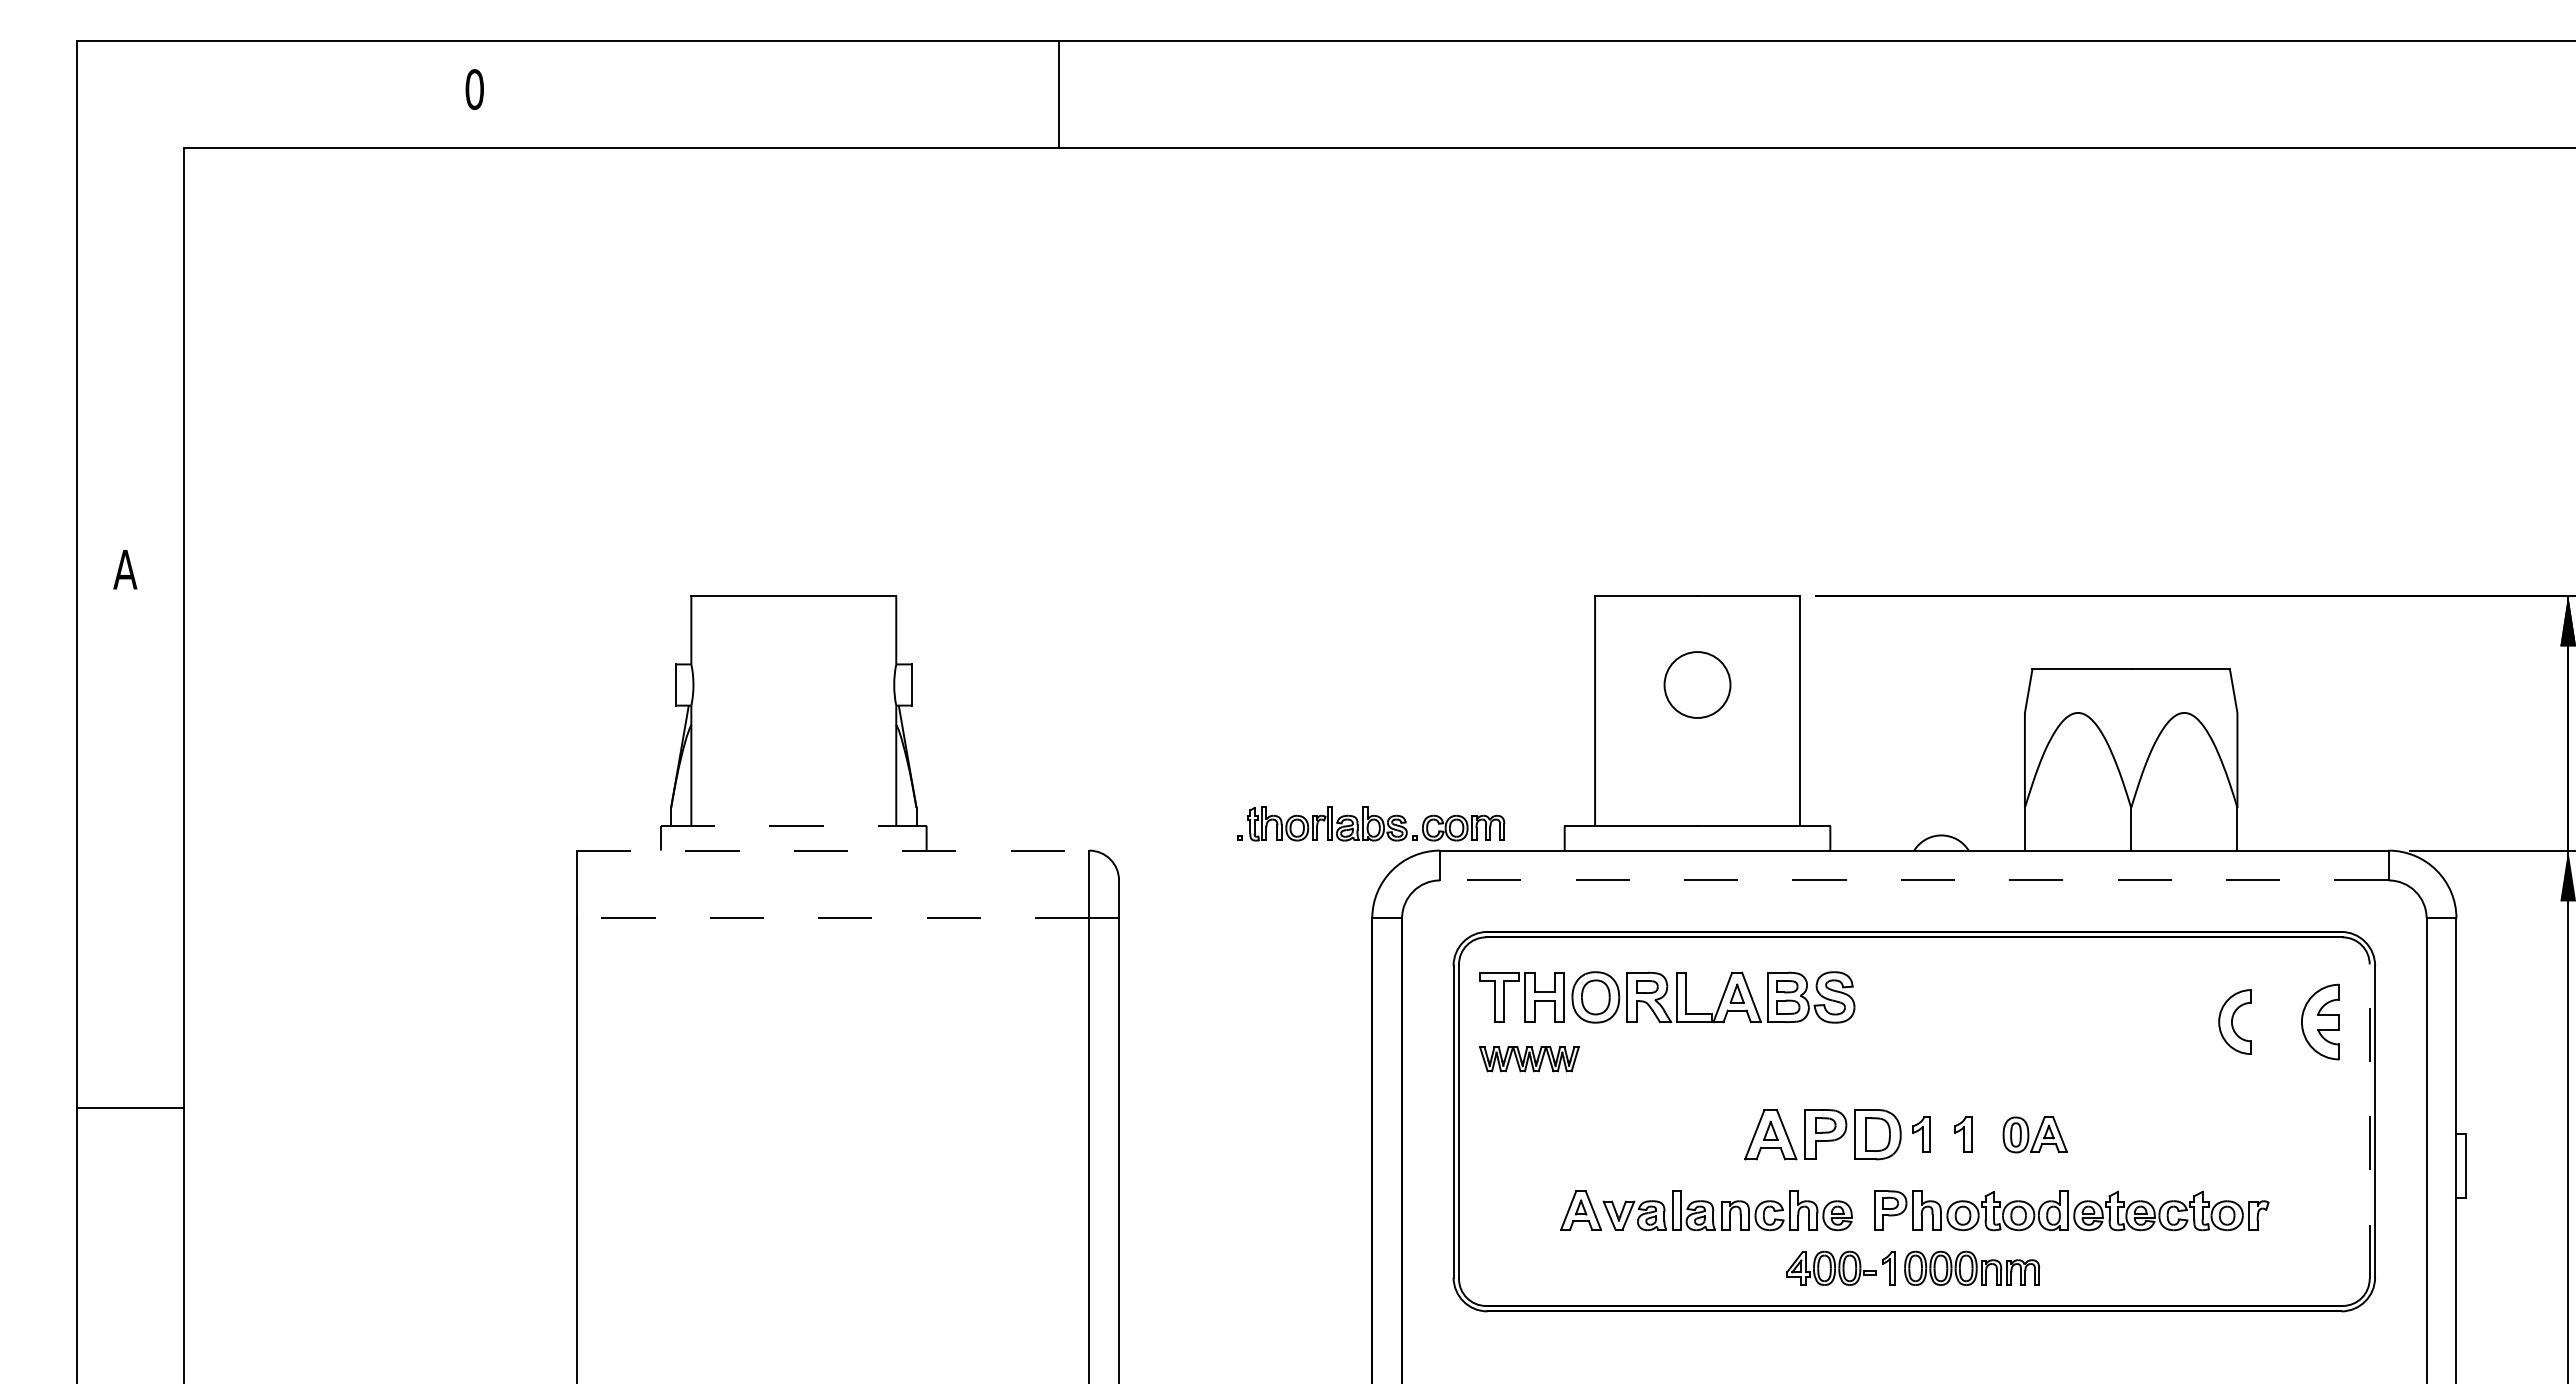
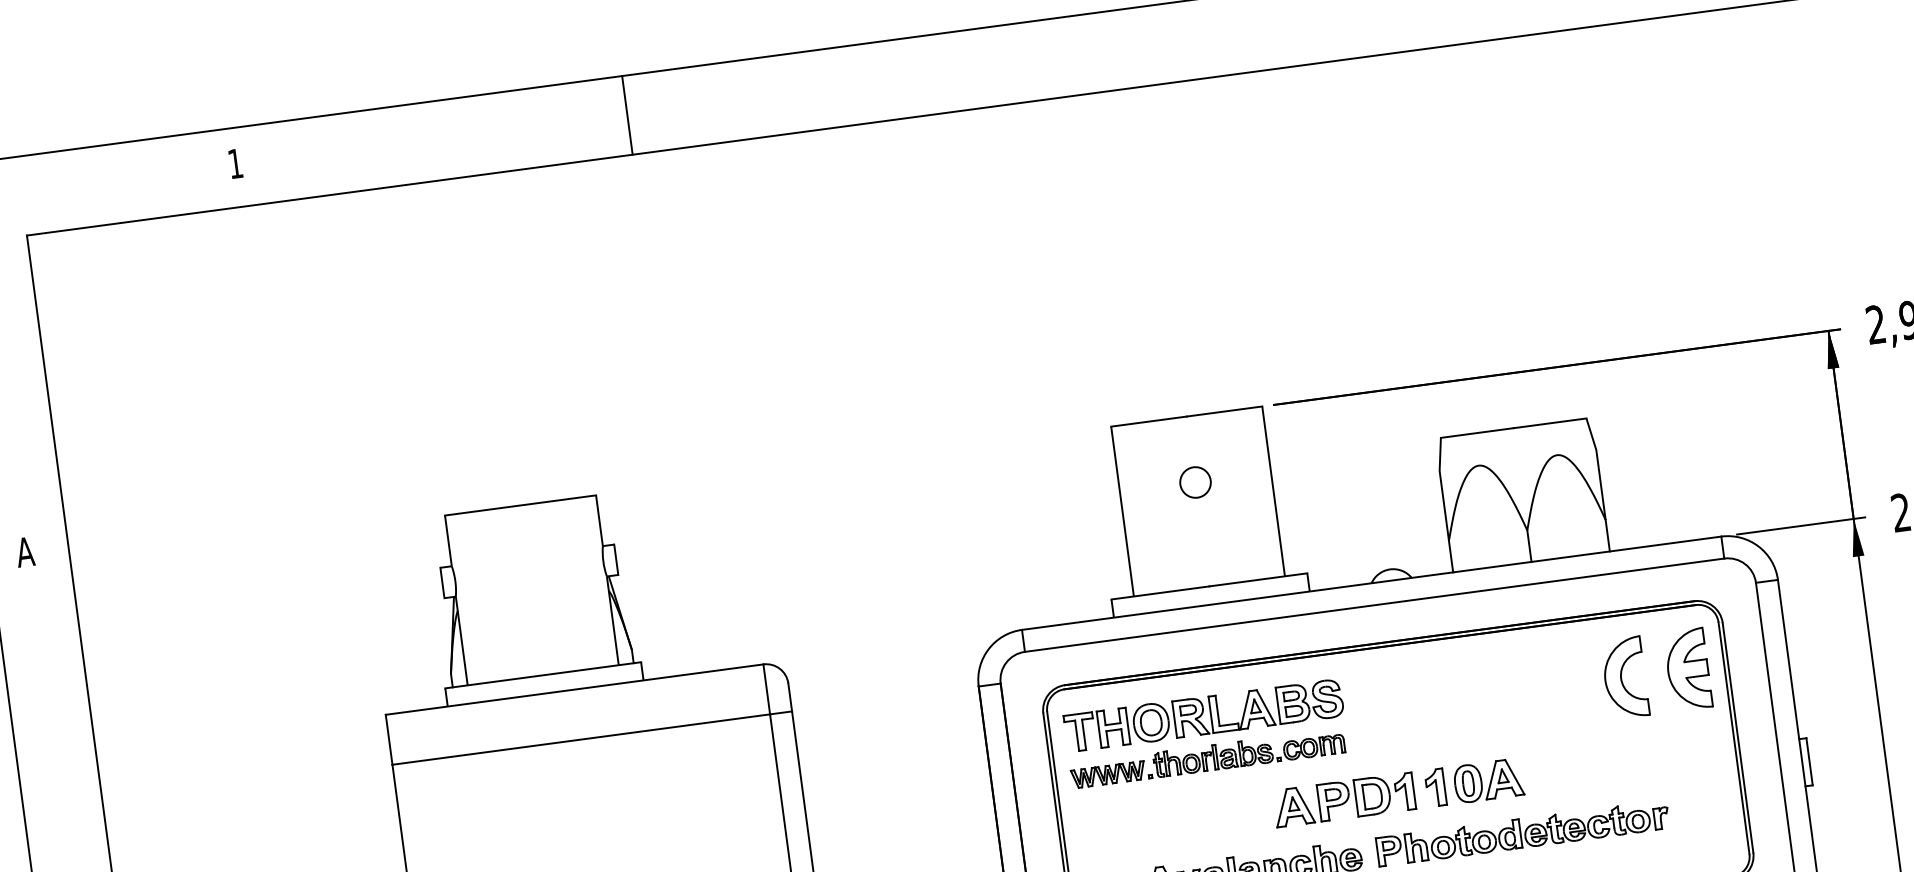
text: (474, 89) -> (235, 163), 0 -> 1
line: (1058, 94) -> (627, 115), moved
circle: (1697, 684) -> (1195, 482), size x0.62
part: (1371, 823) -> (1245, 753), moved
line: (793, 825) -> (542, 674), dashed -> solid
line: (833, 850) -> (574, 689), dashed -> solid
line: (1913, 880) -> (1373, 605), dashed -> solid
line: (832, 918) -> (580, 739), dashed -> solid
part: (2234, 1021) -> (1624, 677), size x1.67
part: (2320, 1021) -> (1687, 669), size x1.43
line: (2369, 1121) -> (1733, 738), dashed -> solid
part: (1921, 1134) -> (1404, 791), size x1.43
part: (1962, 1134) -> (1435, 787), size x1.43
part: (2035, 1134) -> (1488, 780), size x1.43

